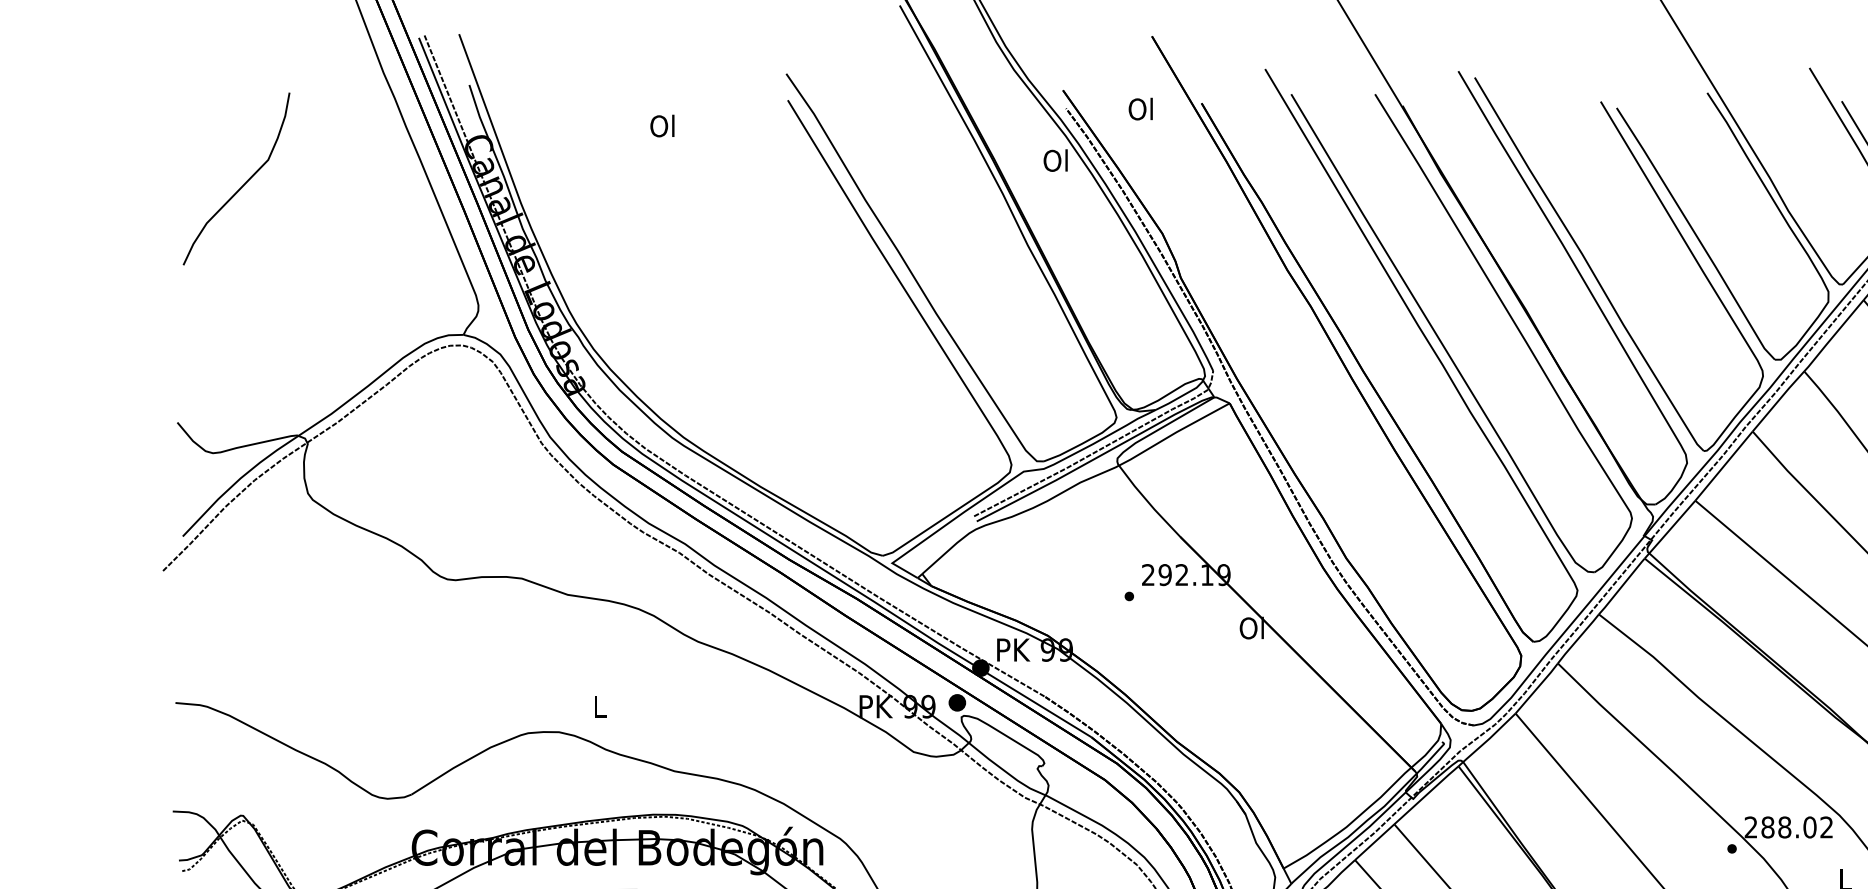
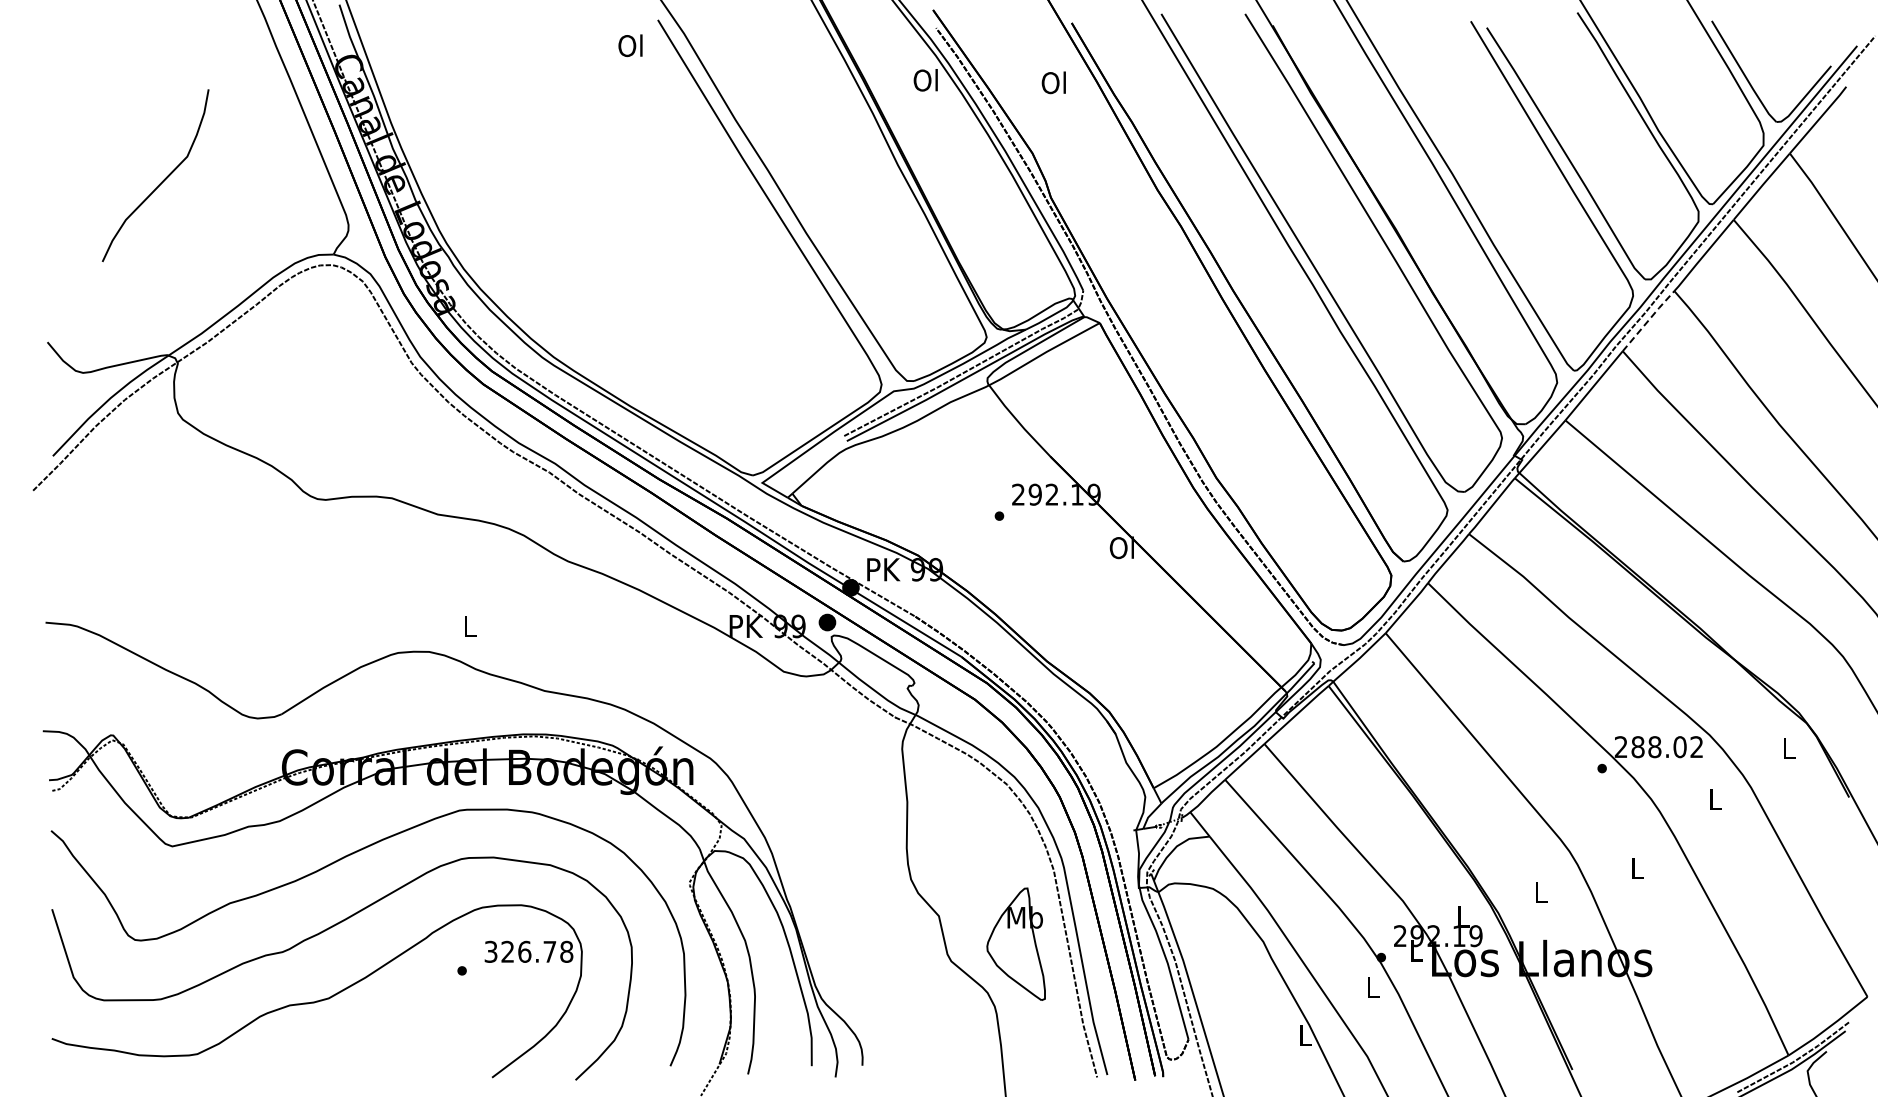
text: (1140, 108) -> (1053, 82), moved
text: (662, 125) -> (630, 45), moved
curve: (242, 184) -> (161, 181), moved
line: (1778, 400) -> (1648, 320), solid -> dashed

